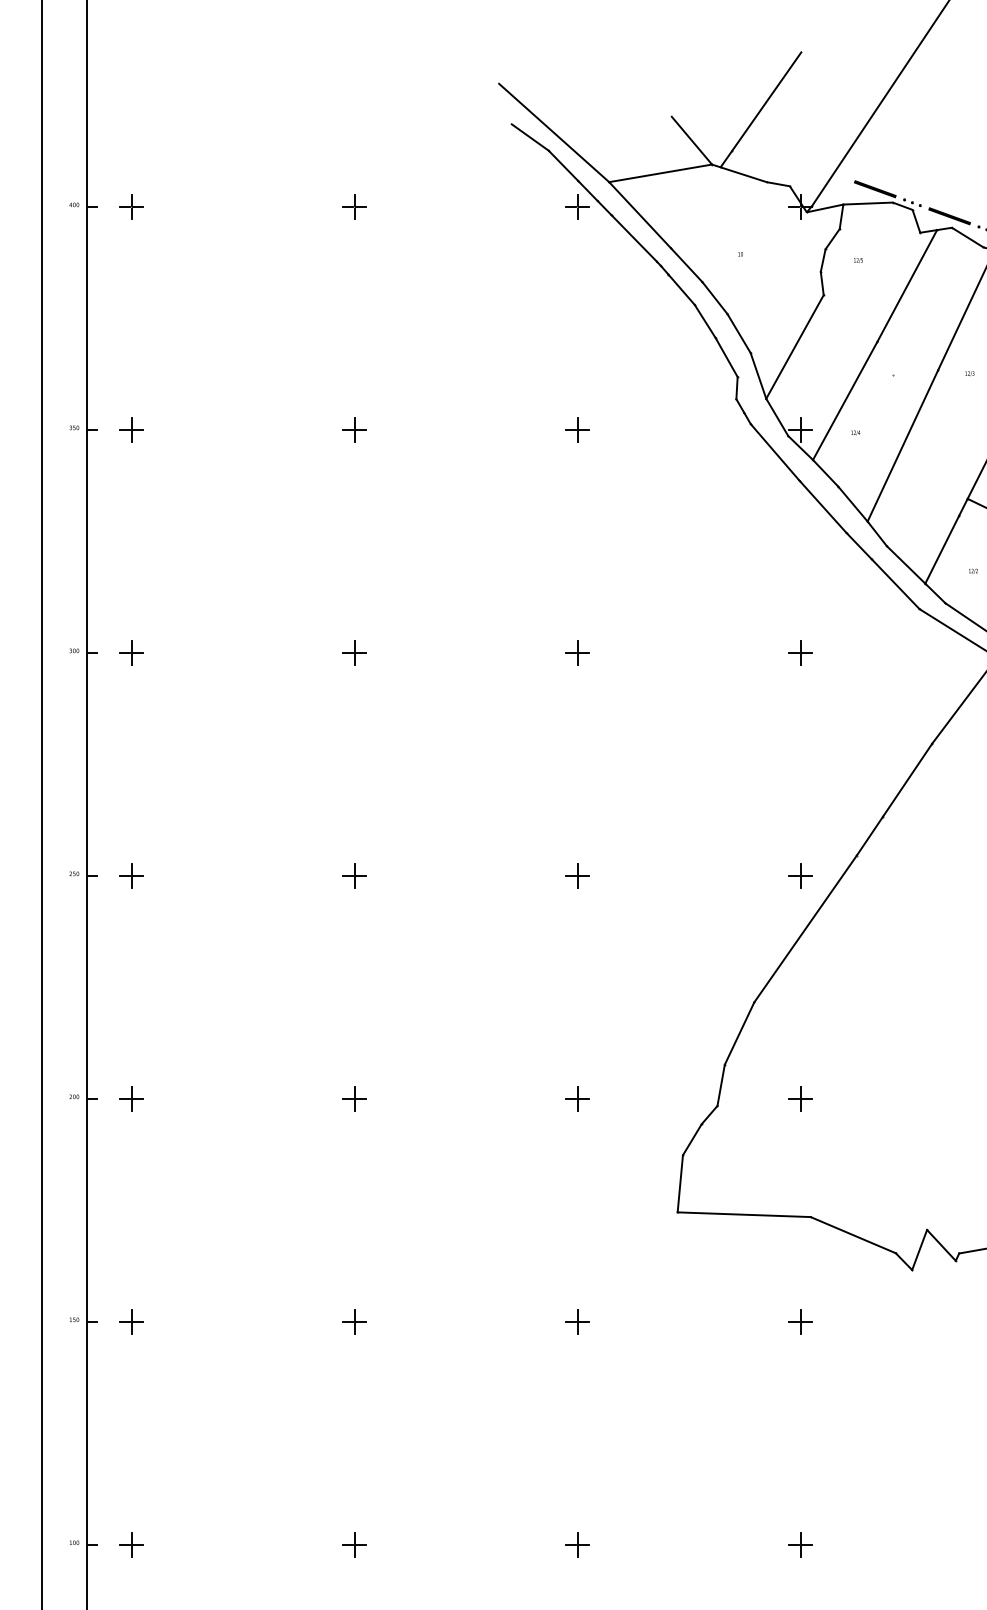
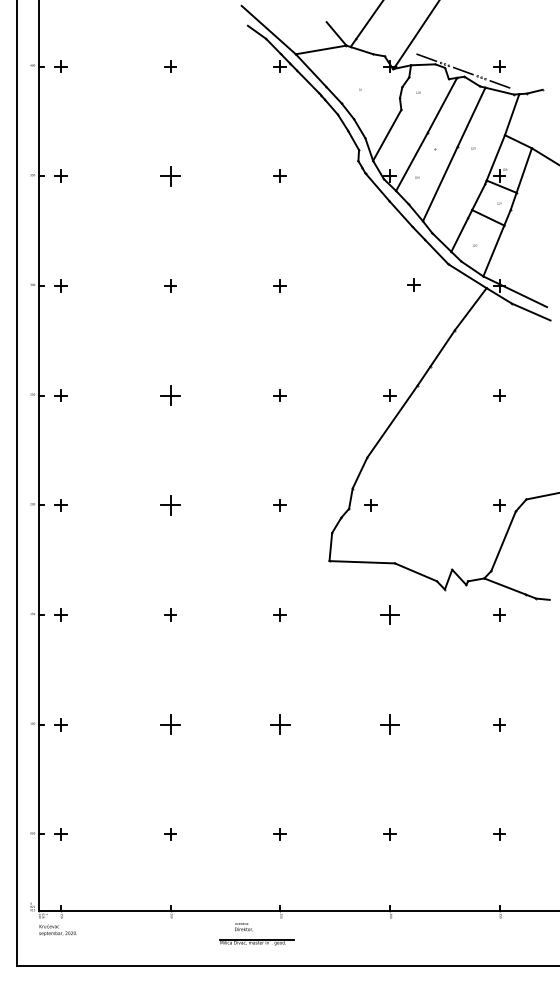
part: (354, 428) -> (170, 175), size x1.6
part: (799, 652) -> (413, 284), moved
part: (354, 875) -> (170, 395), size x1.6
part: (354, 1099) -> (170, 505), size x1.6
part: (799, 1099) -> (370, 505), moved
part: (799, 1320) -> (389, 614), size x1.6
part: (354, 1544) -> (170, 724), size x1.6
part: (575, 1544) -> (279, 724), size x1.6
part: (799, 1544) -> (389, 724), size x1.6

